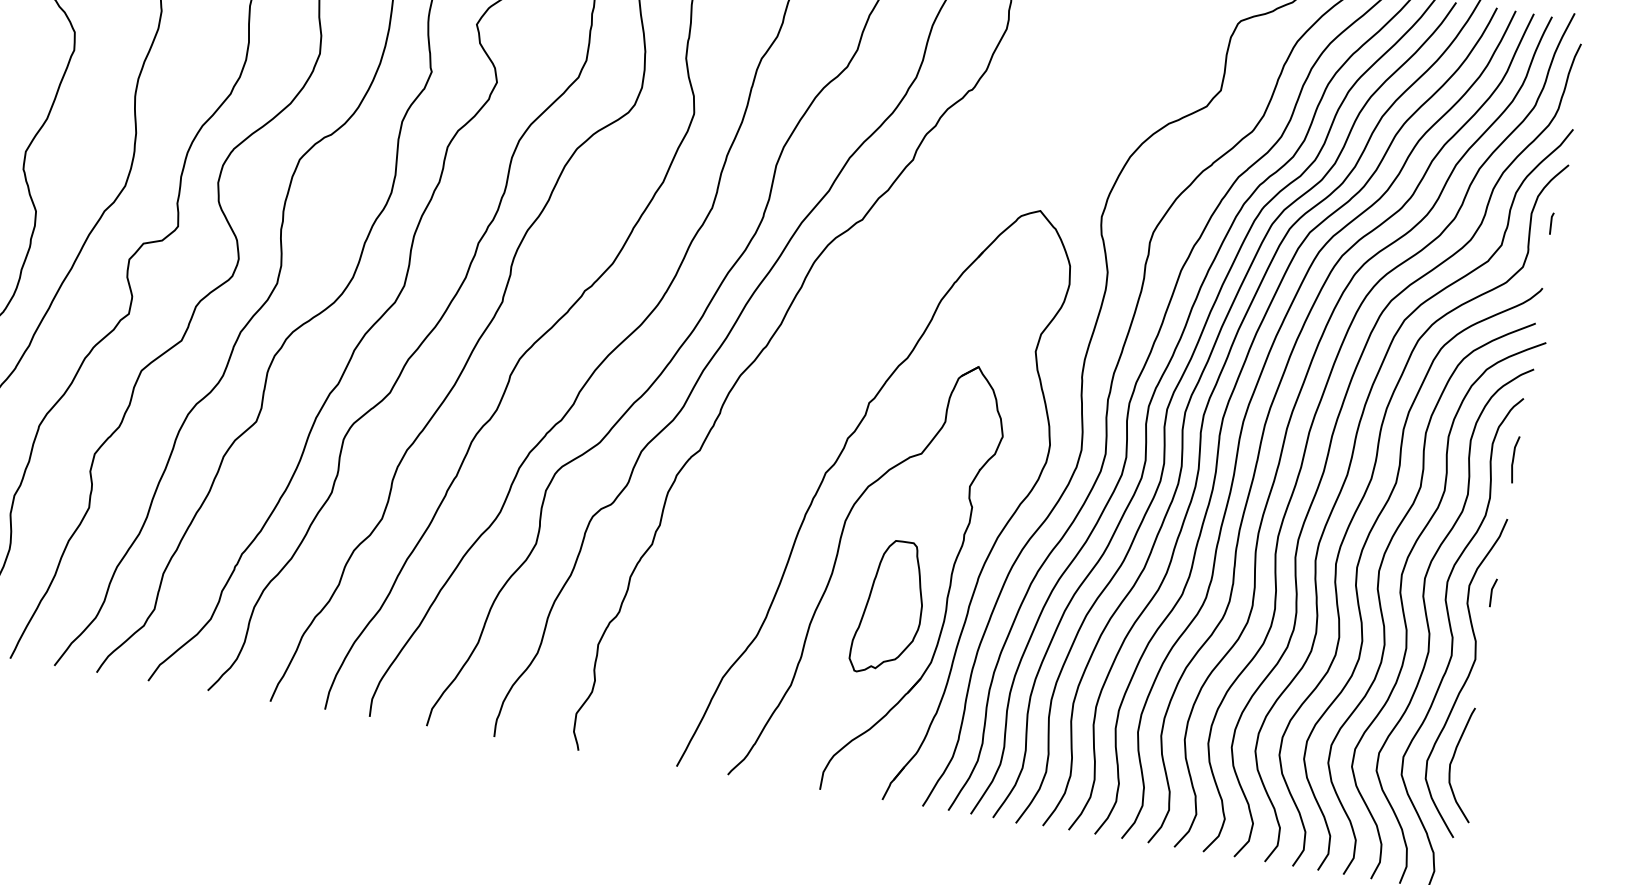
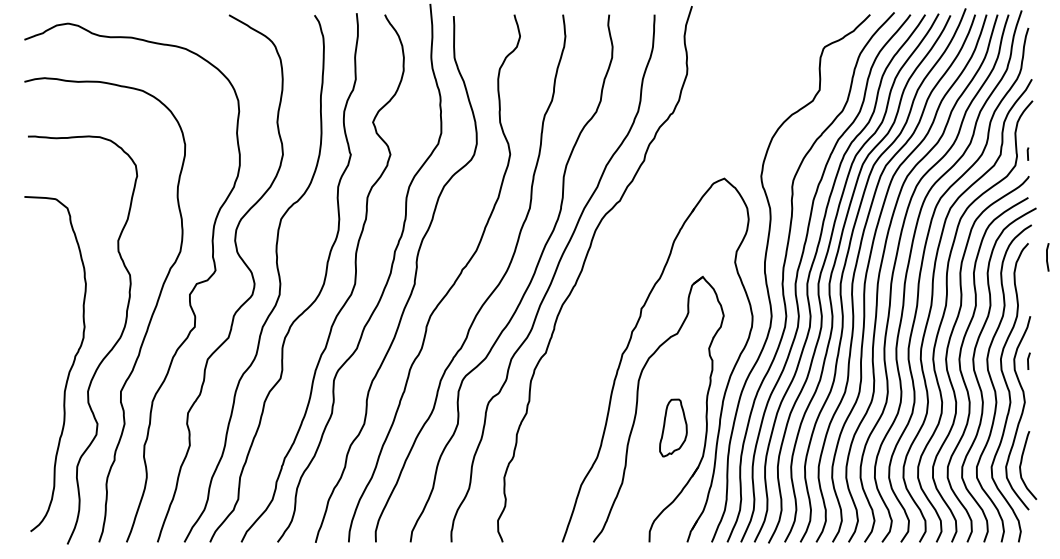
line: (1550, 222) -> (1027, 153), moved
line: (1513, 459) -> (1047, 257), moved
part: (890, 607) -> (673, 427), size x0.7

